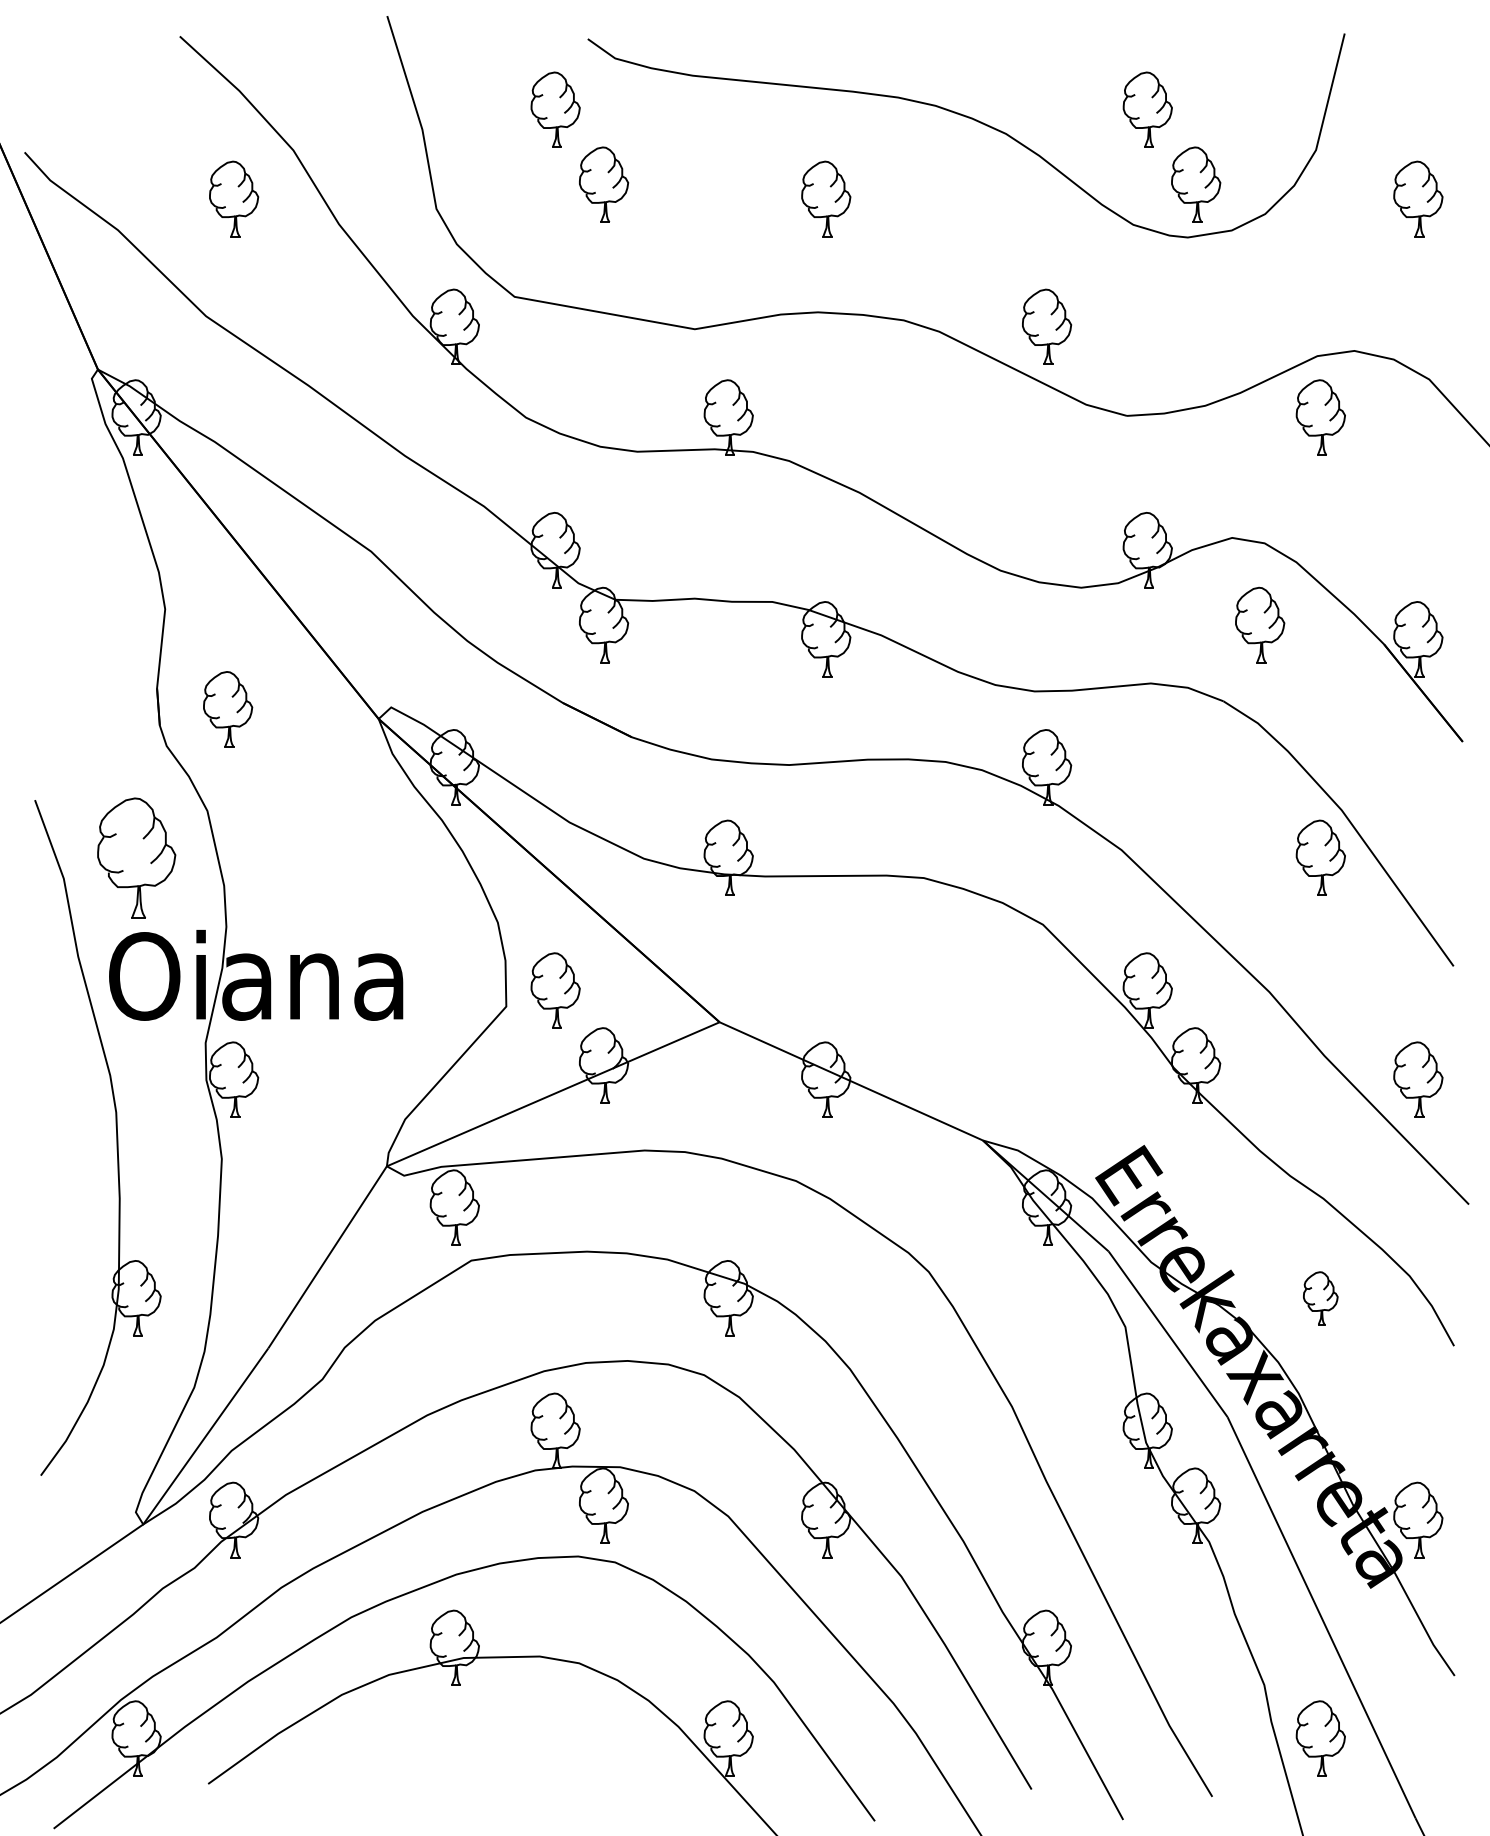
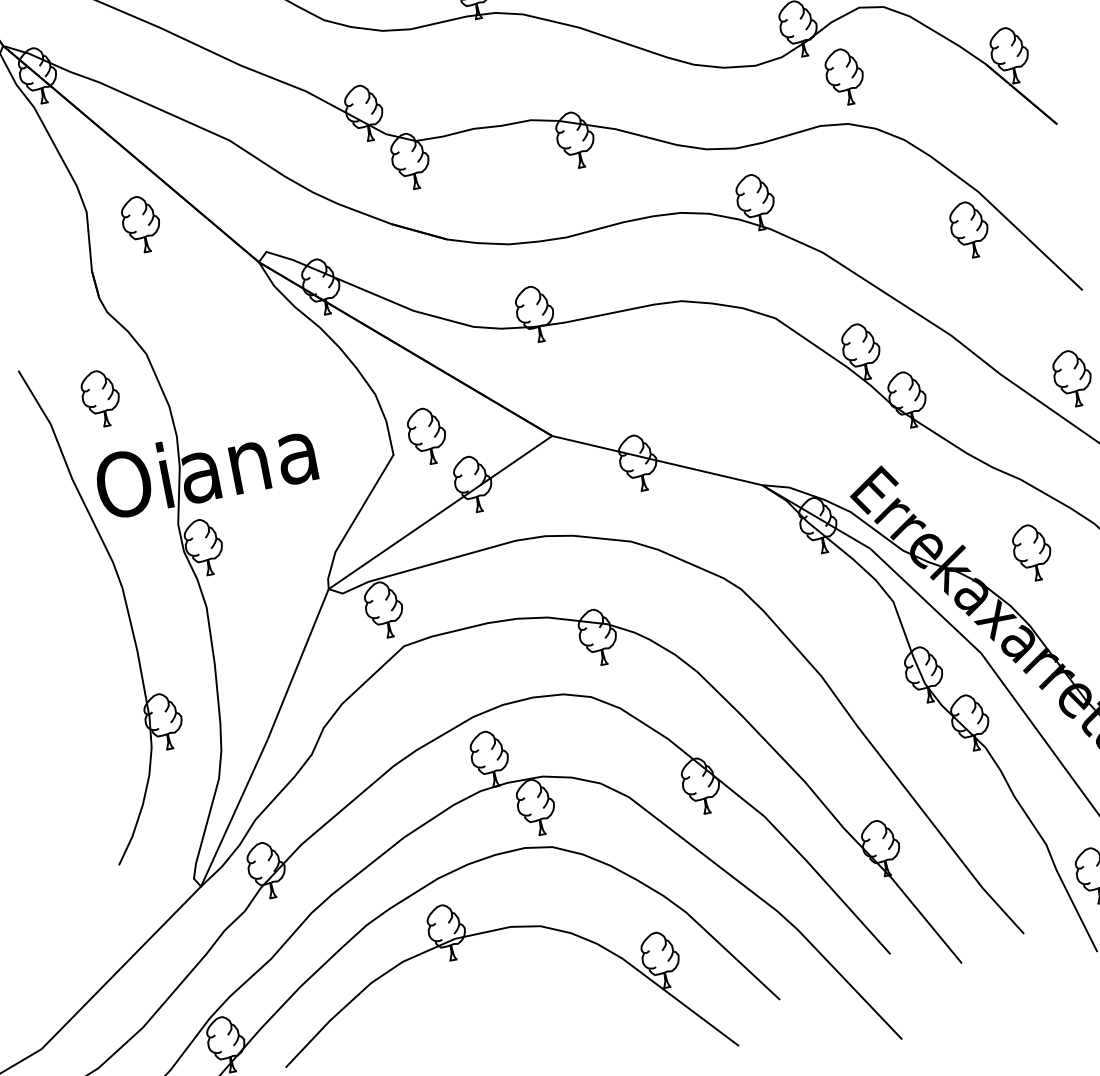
part: (1260, 624) -> (845, 76), moved
part: (228, 709) -> (141, 224), moved
part: (136, 857) -> (101, 398), size x0.62
part: (1320, 1298) -> (1032, 552), size x1.43

